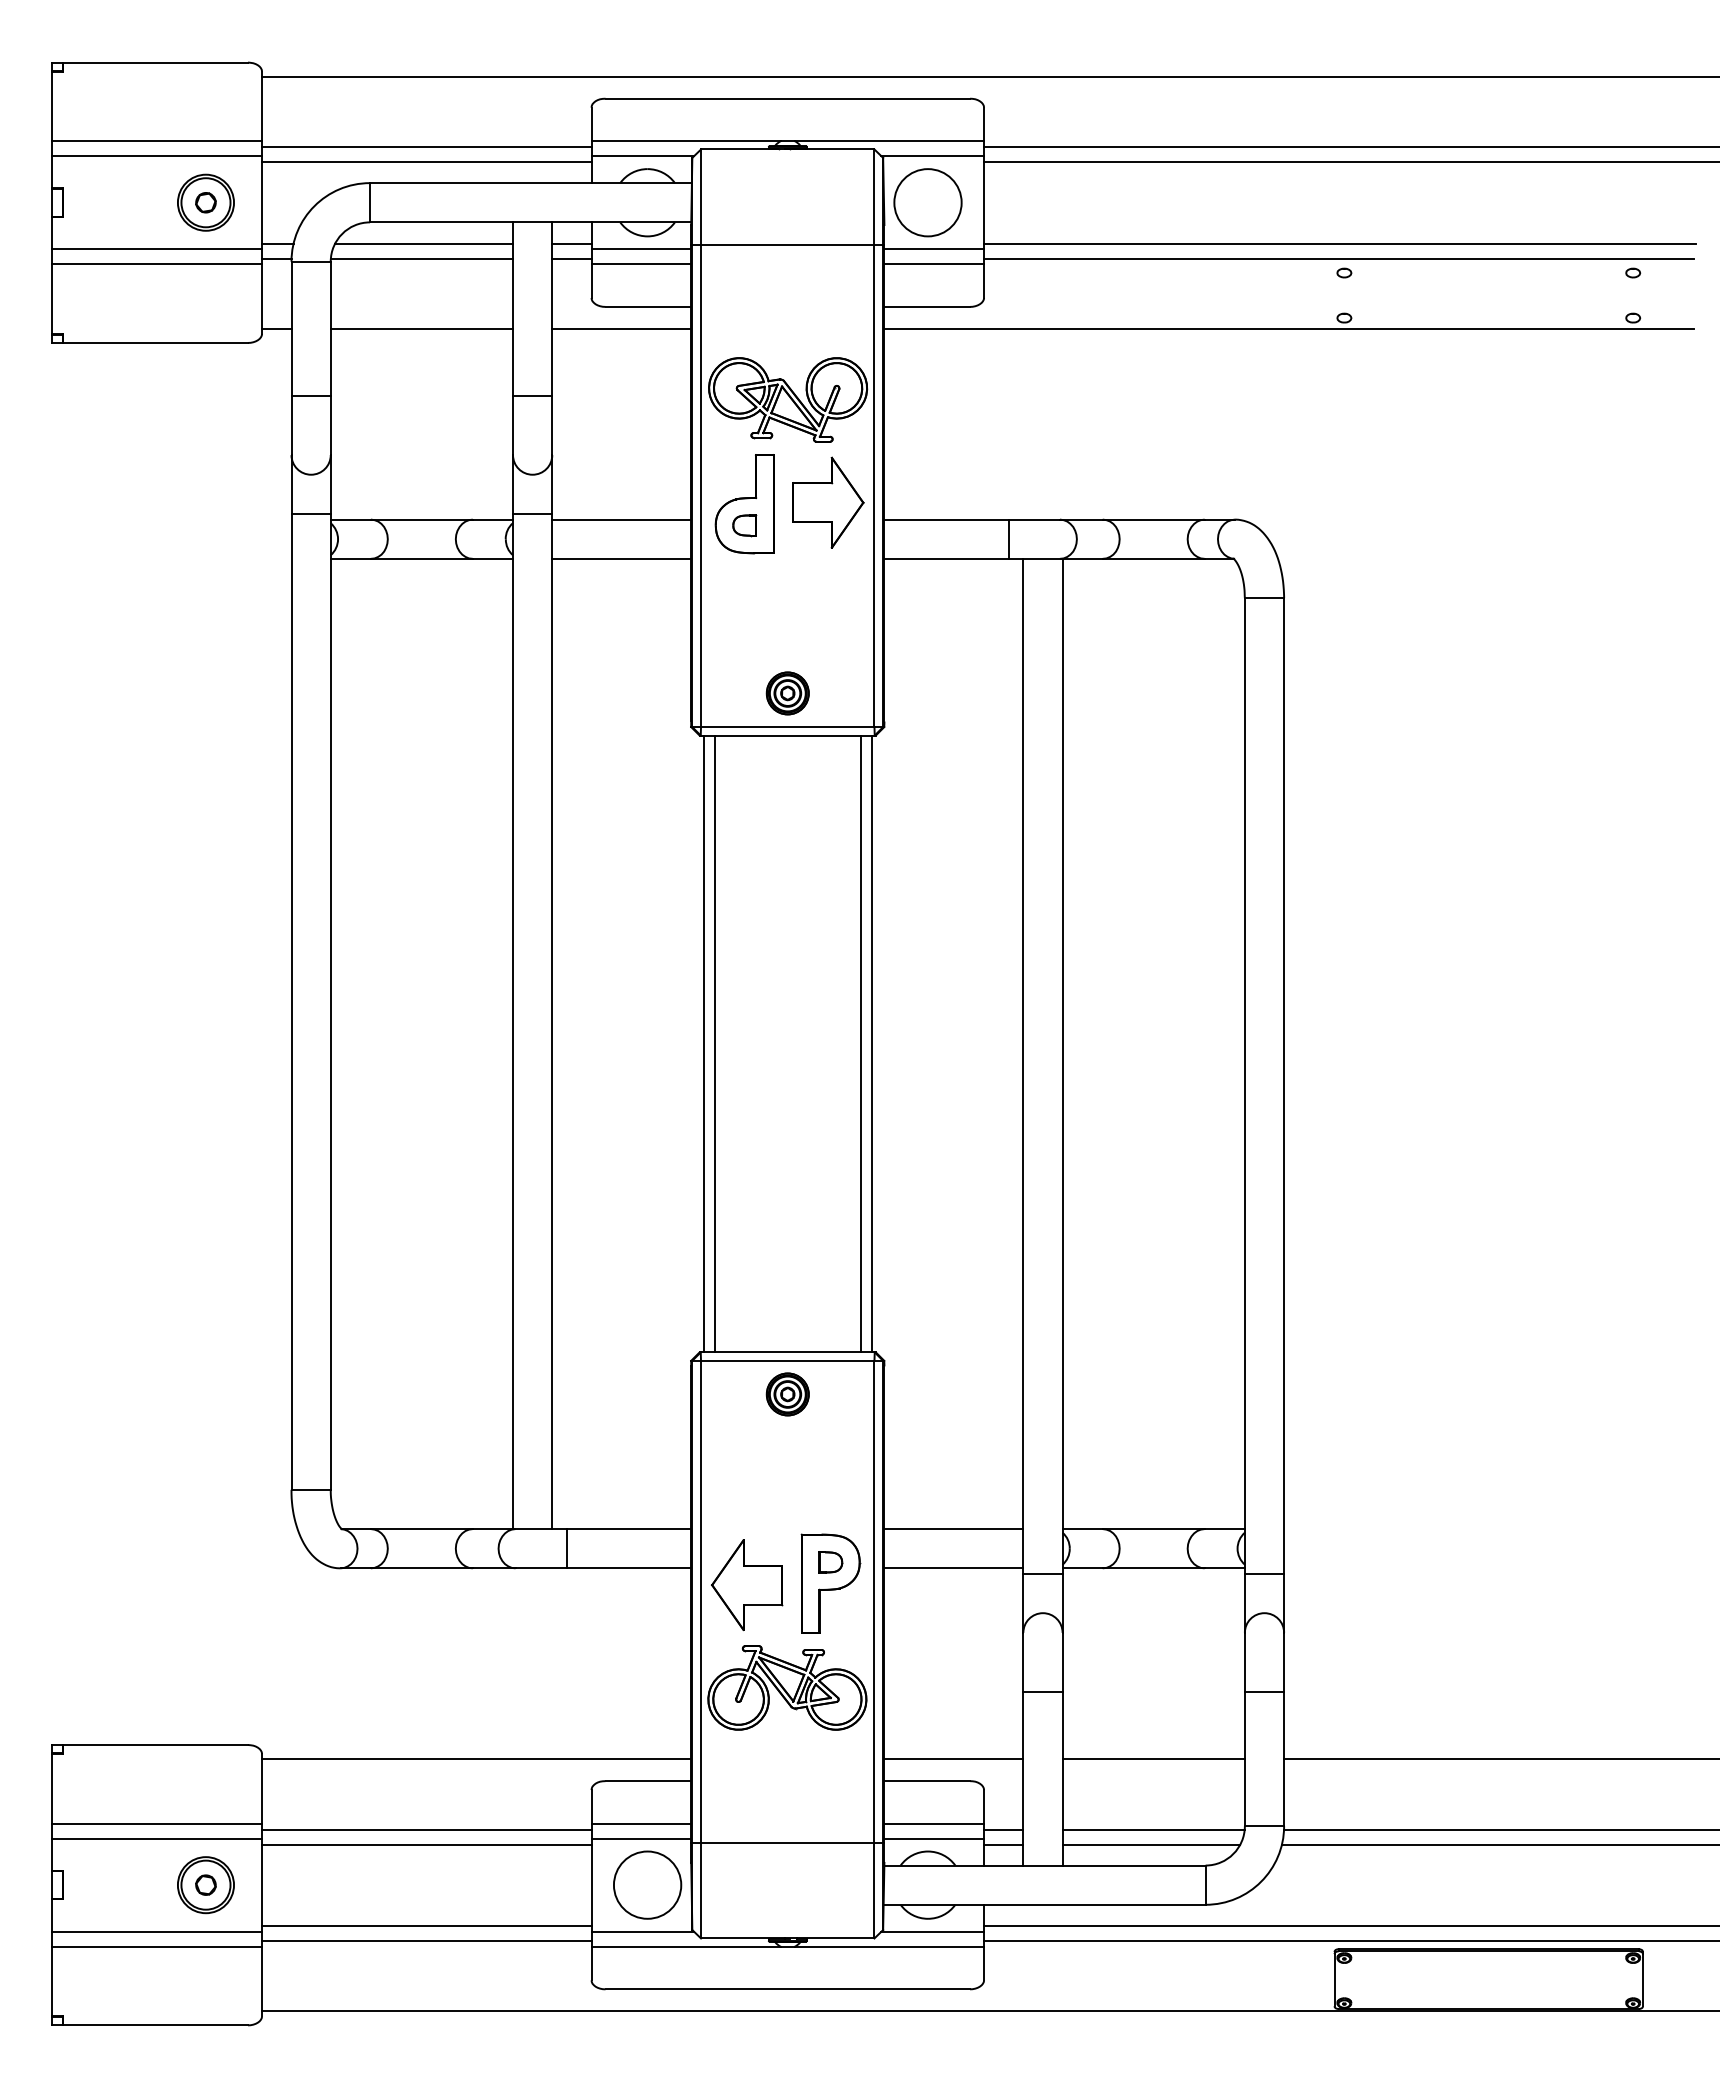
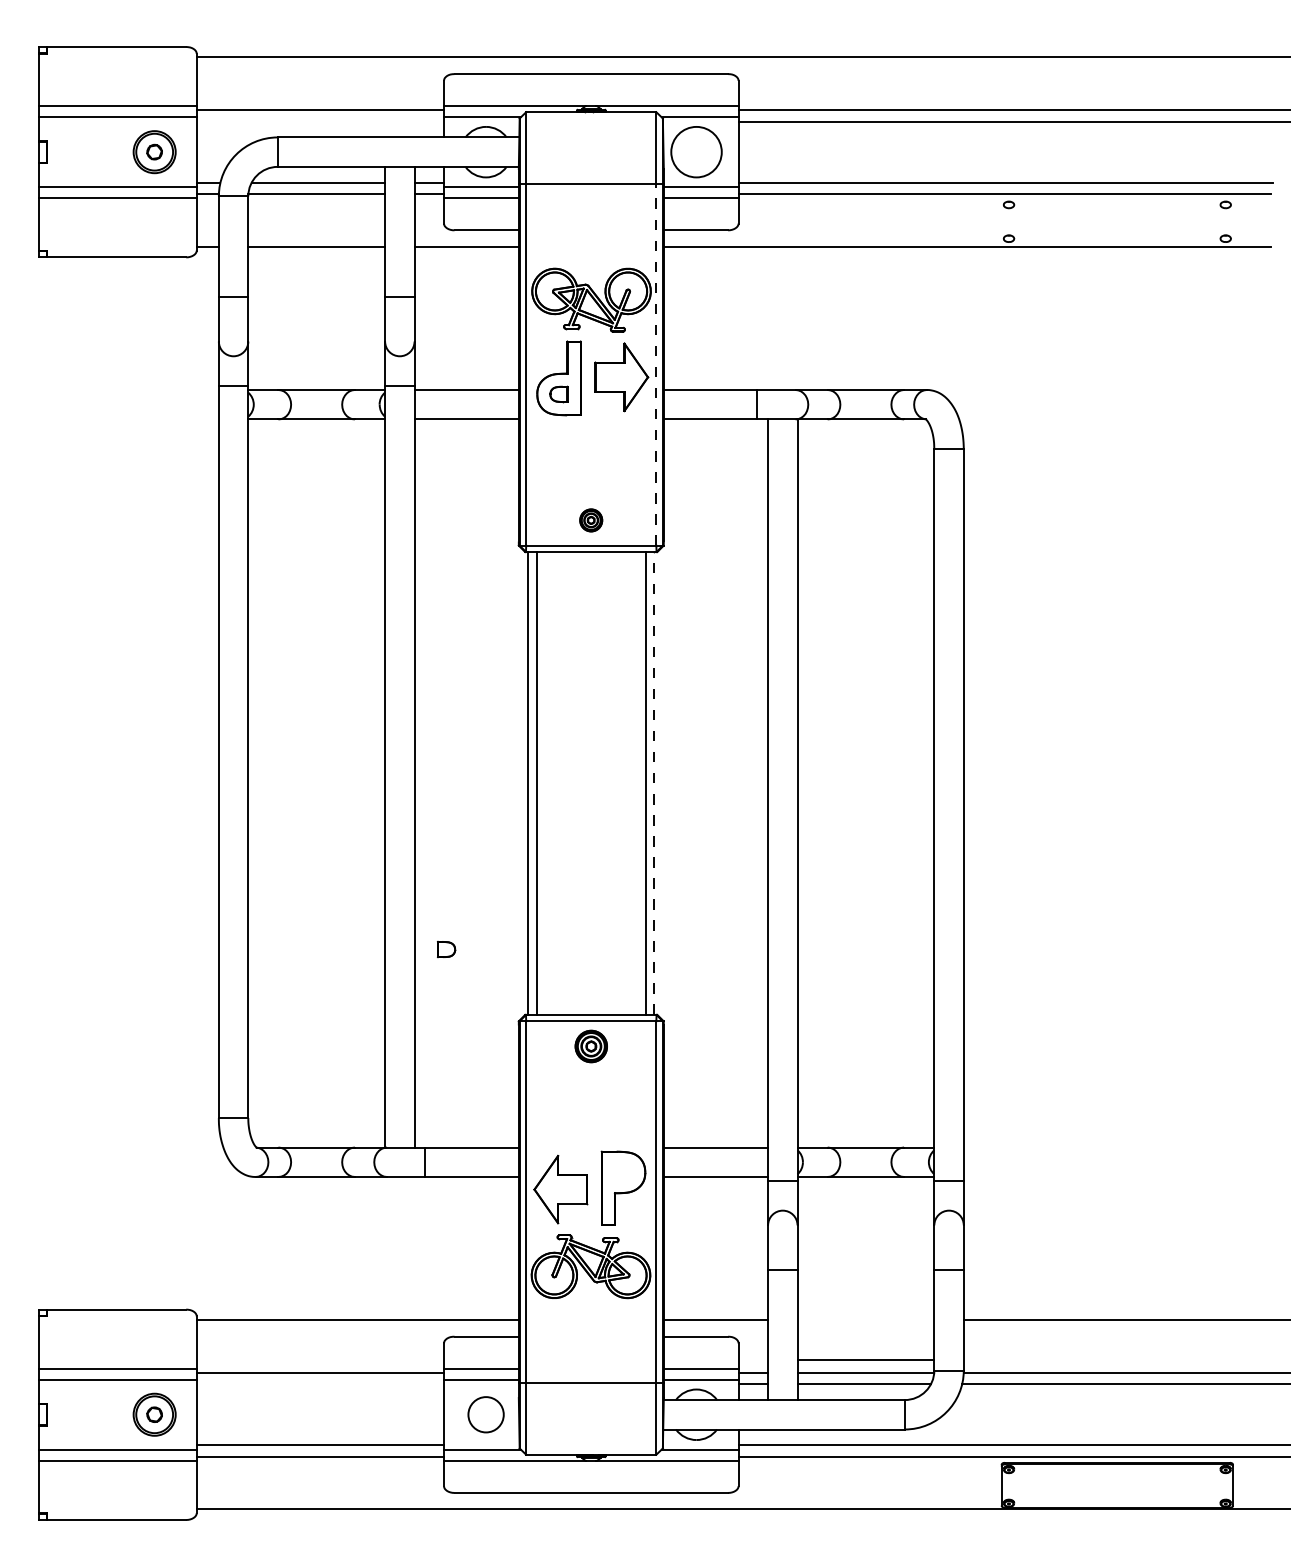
line: (426, 161) -> (320, 121), removed
line: (874, 485) -> (656, 364), solid -> dashed
part: (786, 693) -> (590, 520), size x0.7
line: (871, 1042) -> (654, 782), solid -> dashed
part: (830, 1562) -> (446, 949), moved
line: (1153, 1759) -> (865, 1360), moved
line: (426, 1844) -> (320, 1384), removed
circle: (646, 1884) -> (485, 1414), size x0.7

